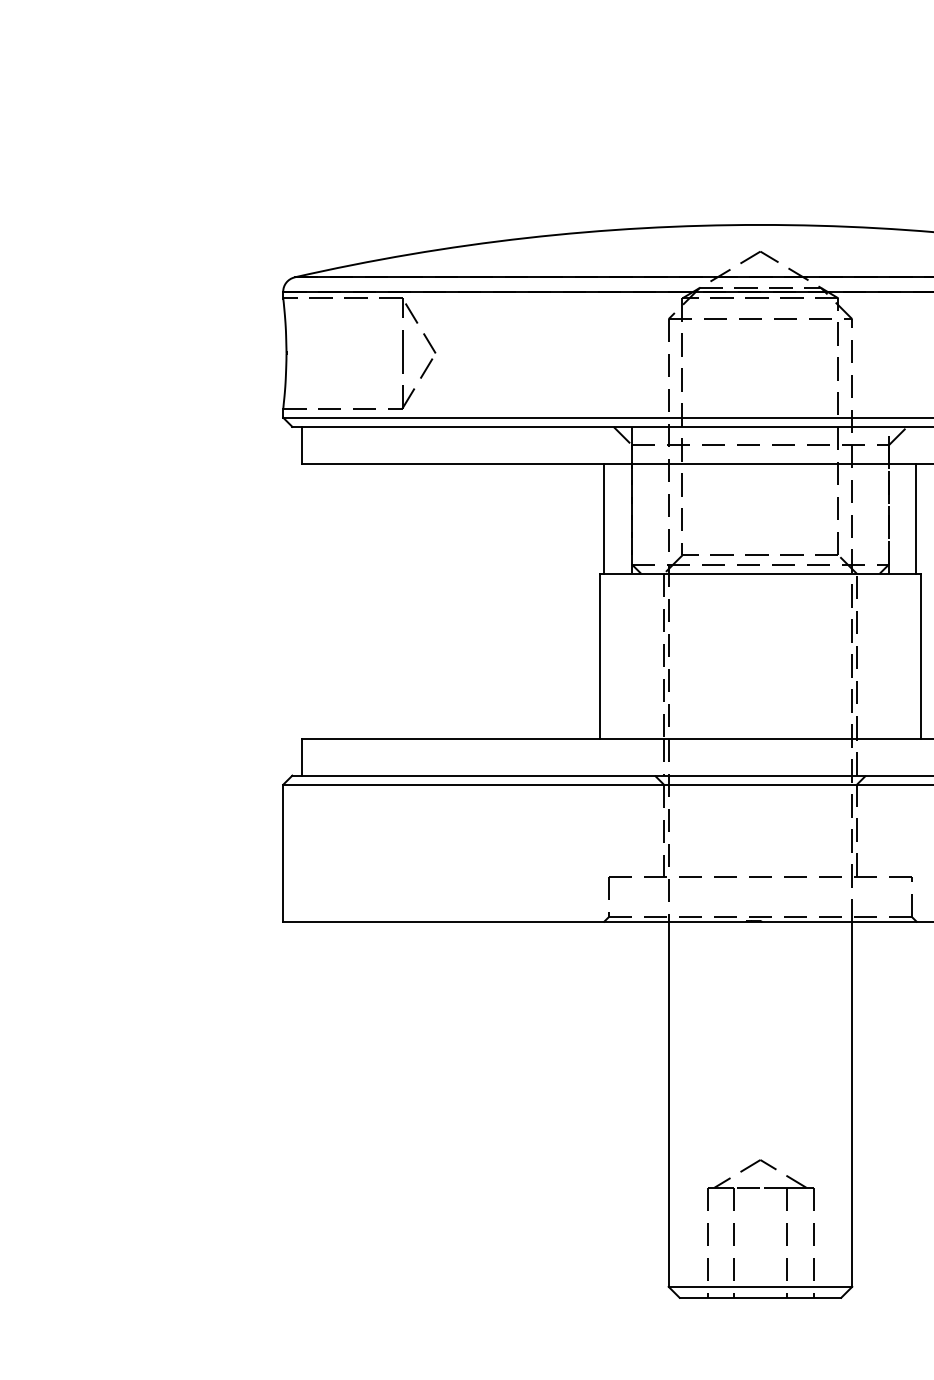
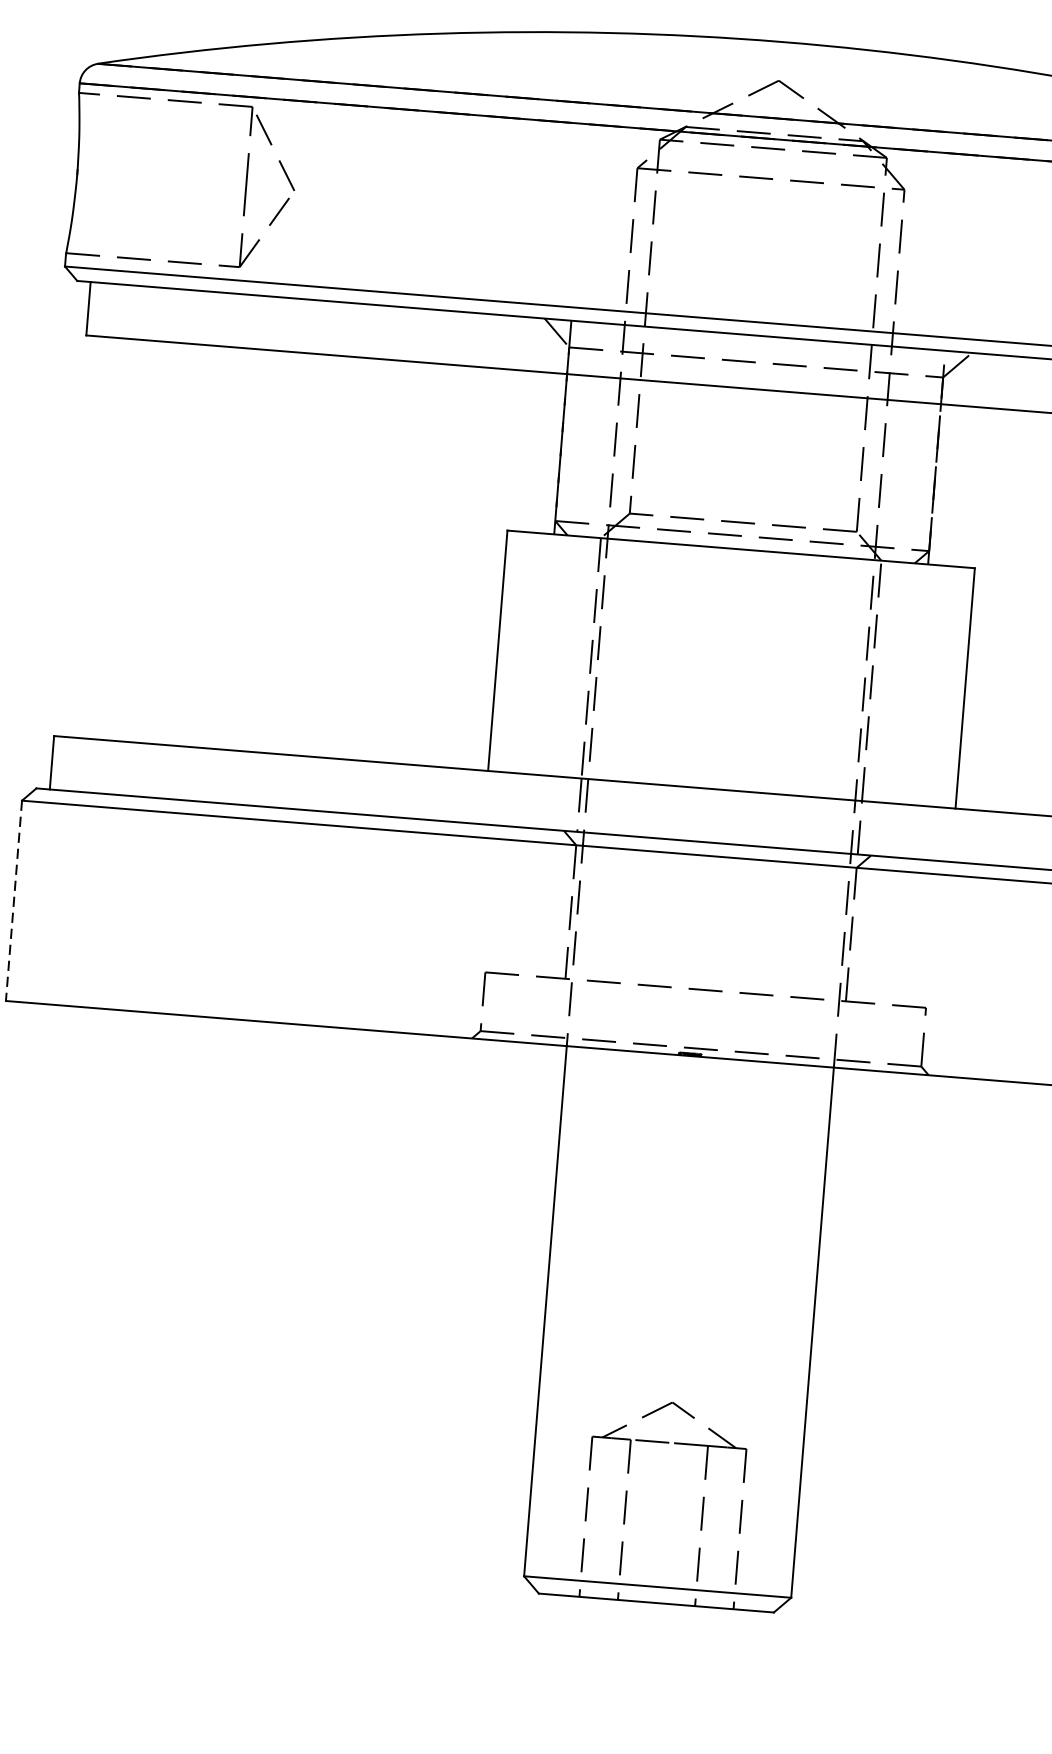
line: (604, 518) -> (520, 450), removed
line: (916, 518) -> (974, 487), removed
line: (283, 853) -> (14, 900), solid -> dashed

